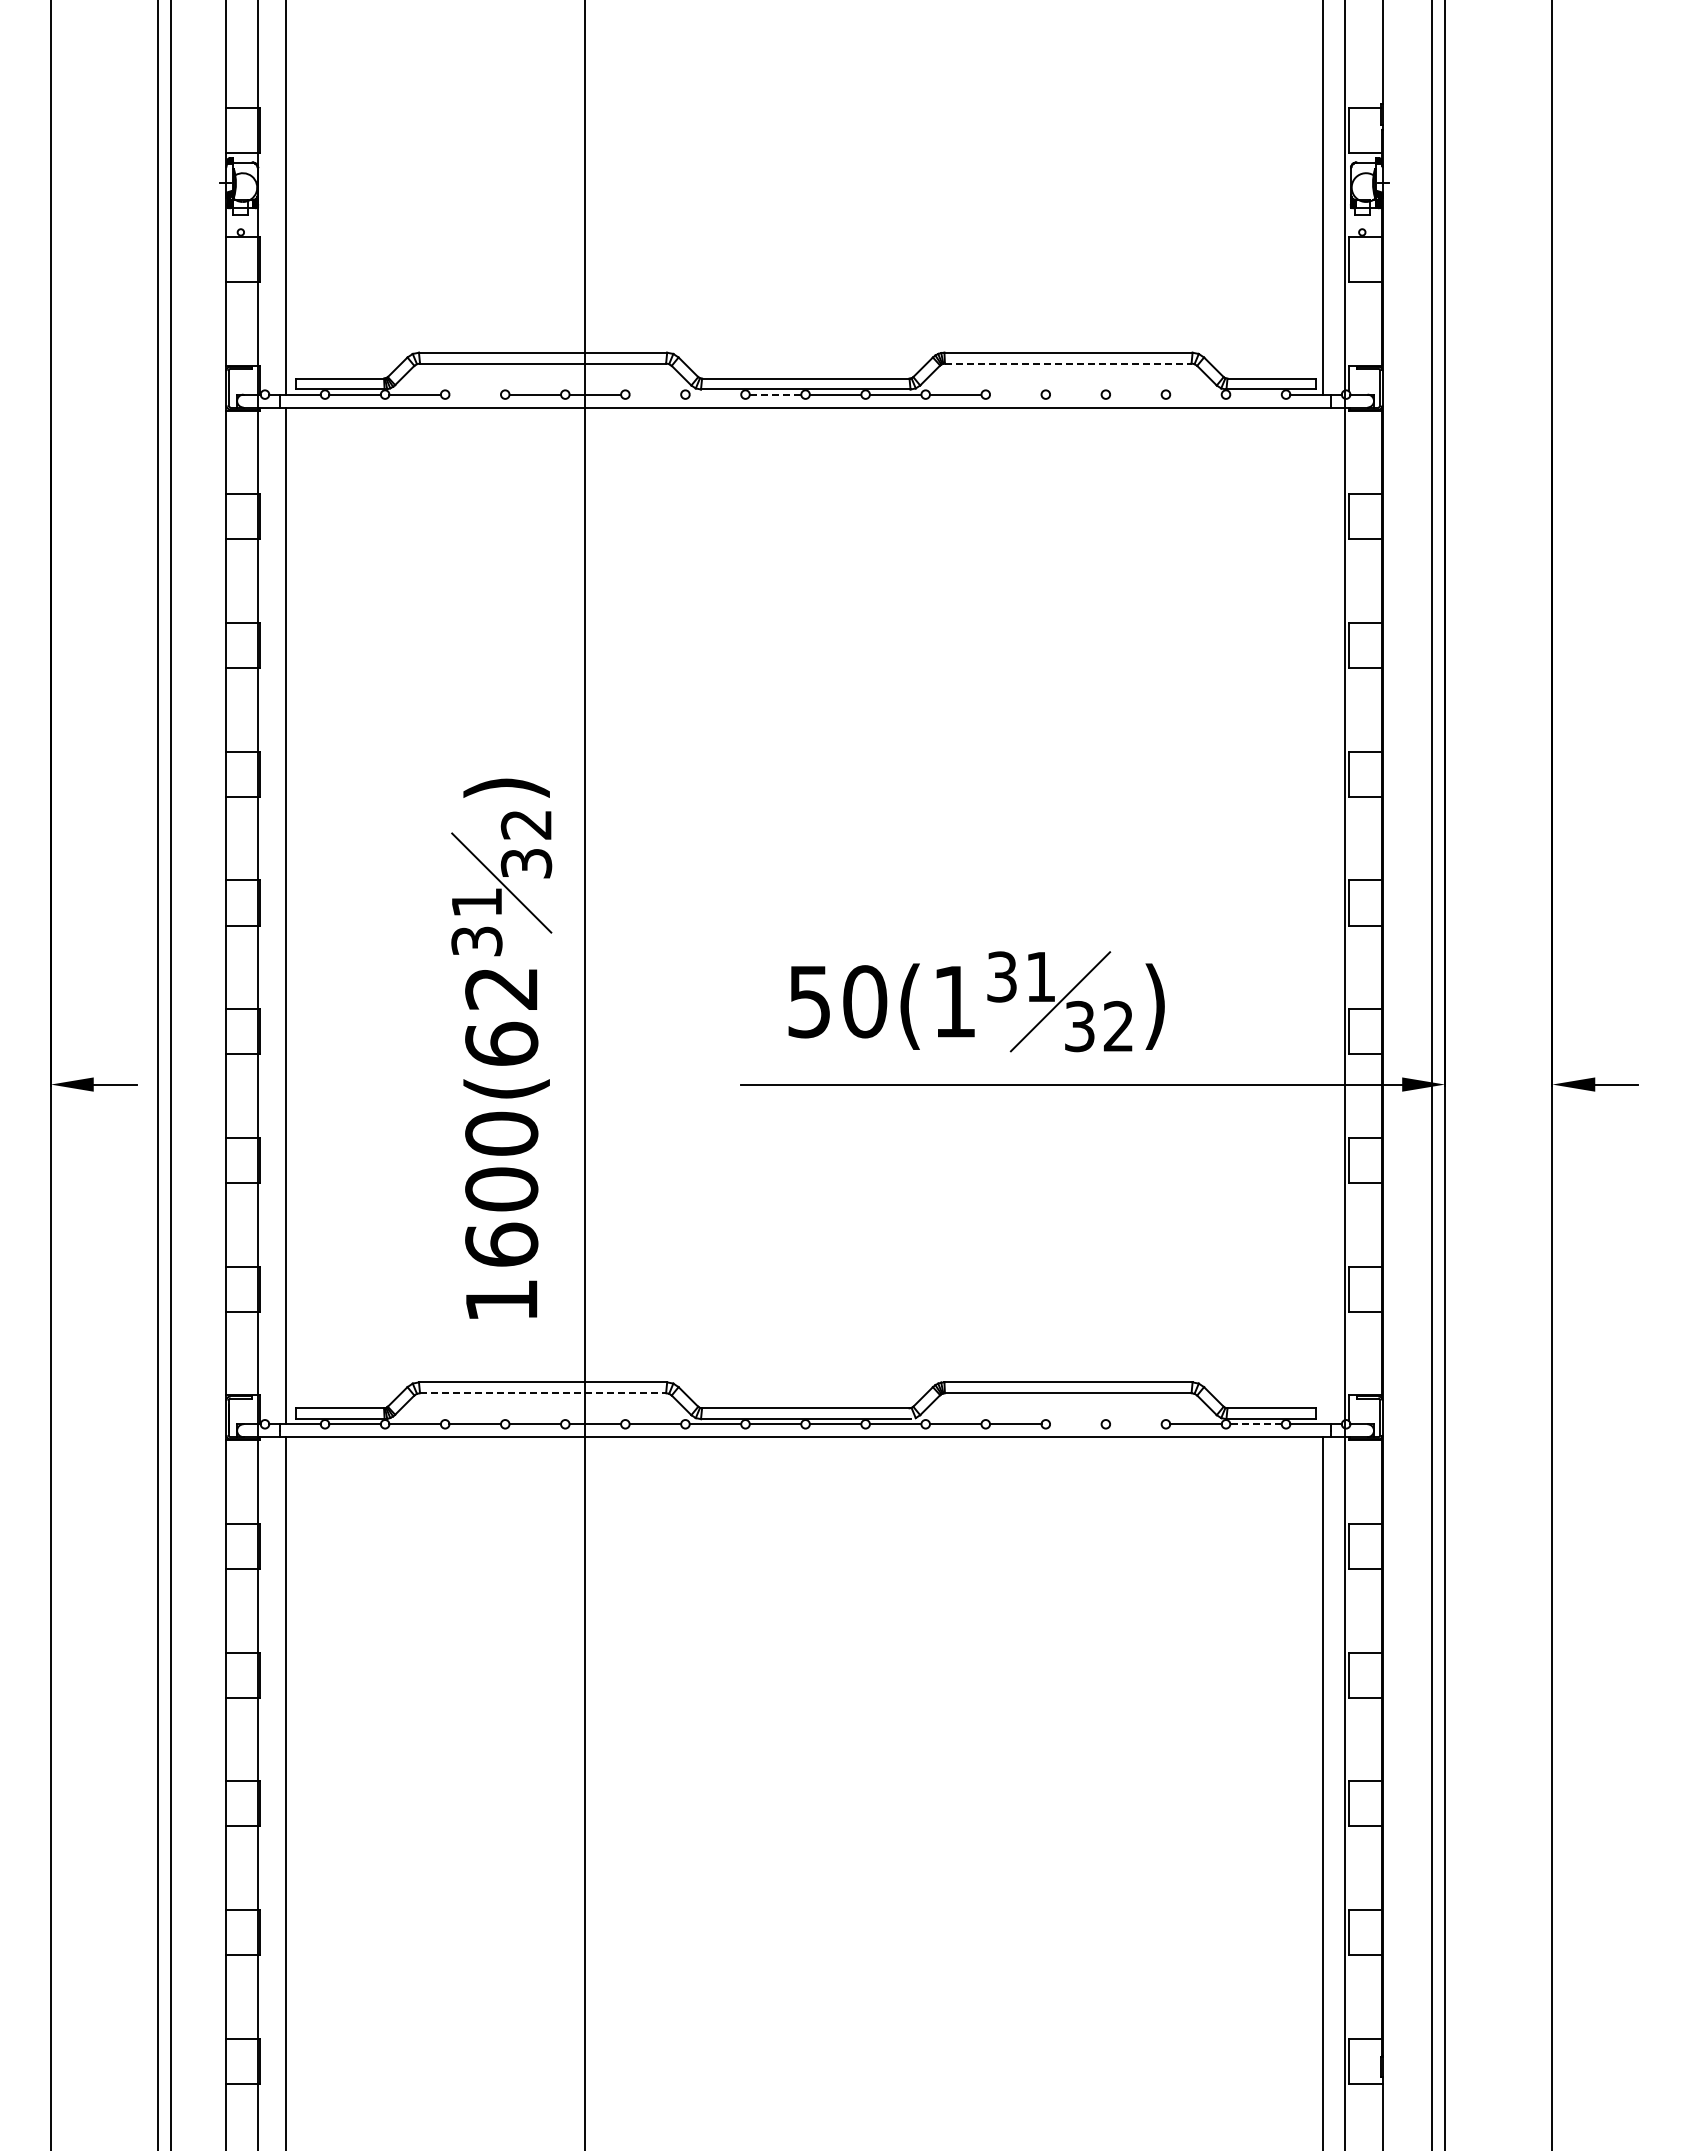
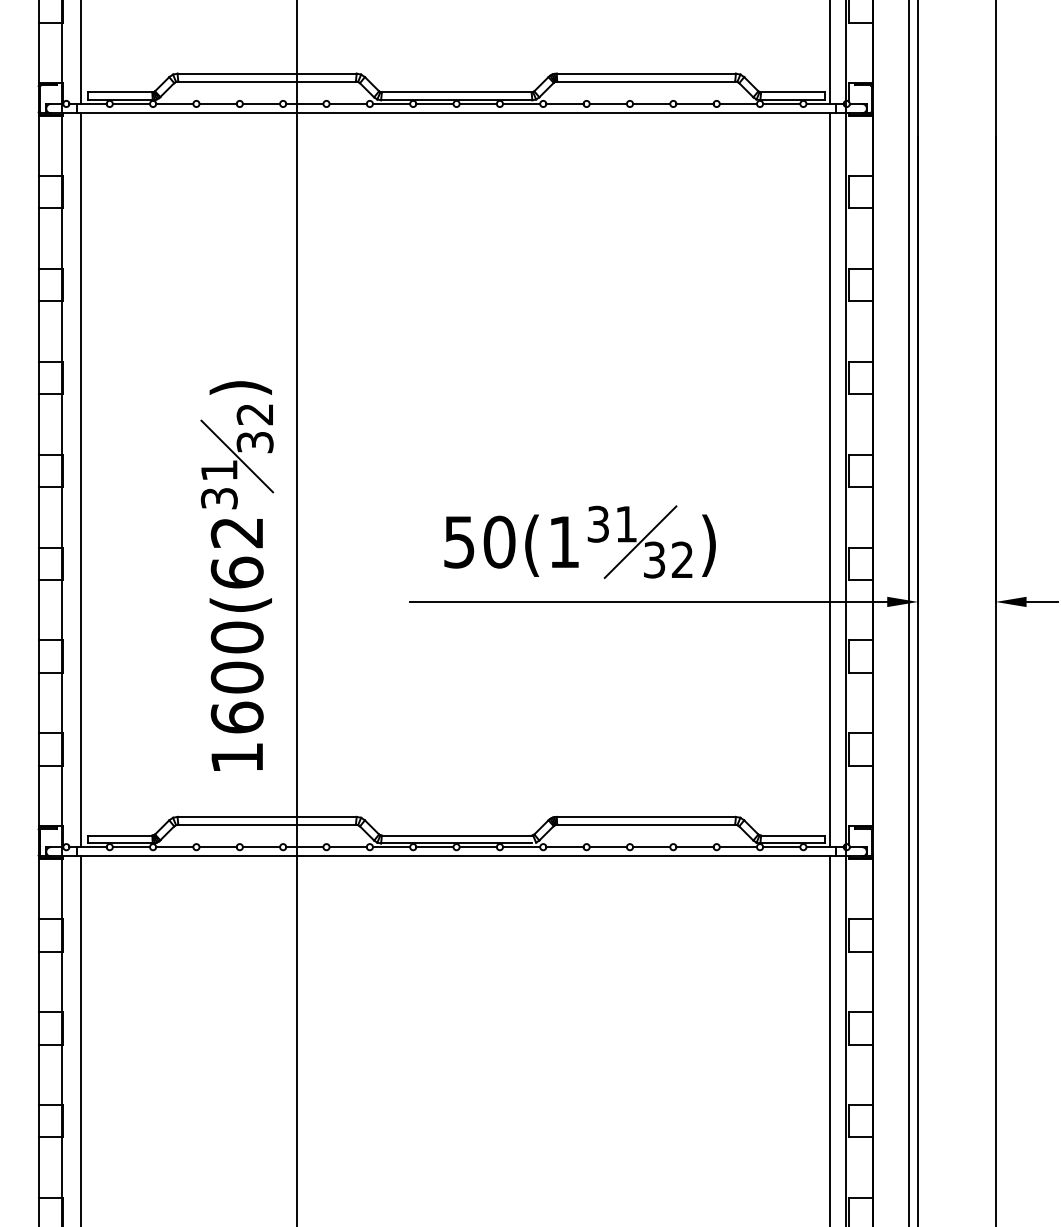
line: (1068, 363) -> (646, 81), dashed -> solid
line: (474, 394) -> (217, 103), added
line: (655, 394) -> (348, 103), added
line: (715, 394) -> (391, 103), added
line: (775, 394) -> (434, 103), dashed -> solid
line: (1015, 394) -> (608, 103), added
line: (1075, 394) -> (651, 103), added
line: (1135, 394) -> (694, 103), added
line: (1195, 394) -> (738, 103), added
line: (1255, 394) -> (781, 103), added
line: (1323, 915) -> (830, 479), added
line: (543, 1393) -> (267, 824), dashed -> solid
line: (1075, 1424) -> (651, 847), added
line: (1135, 1424) -> (694, 847), added
line: (1256, 1424) -> (782, 847), dashed -> solid

